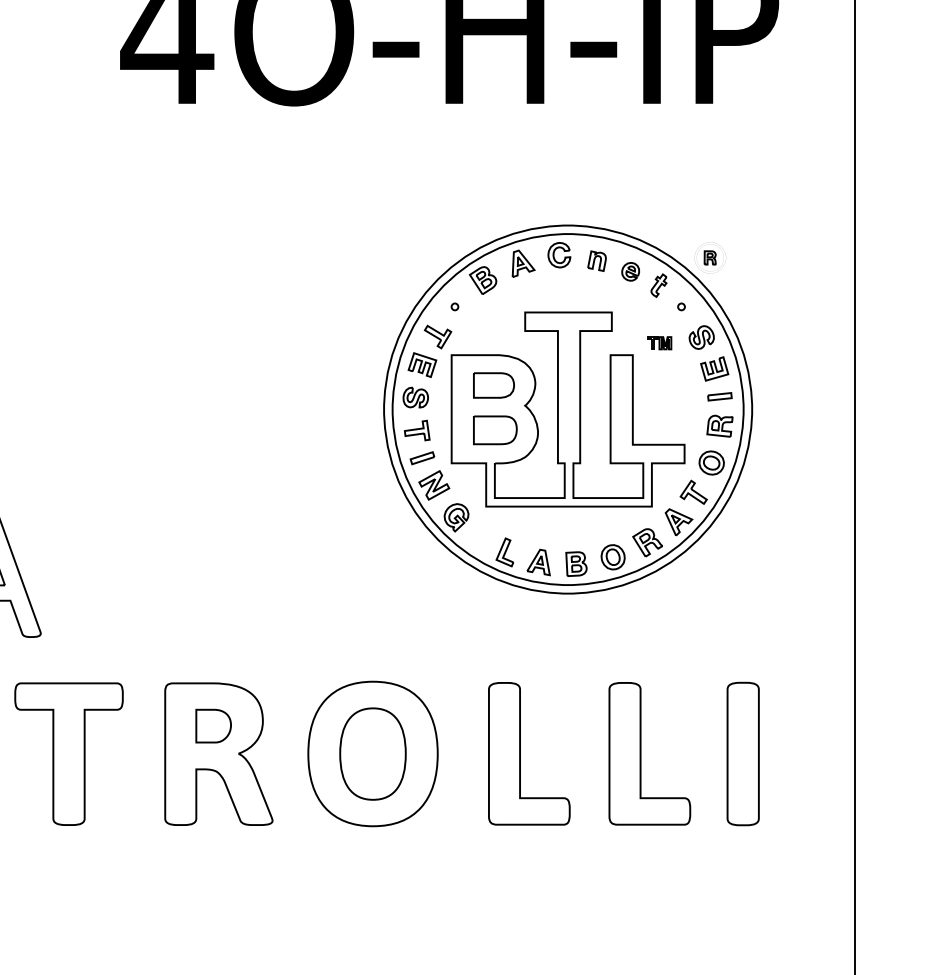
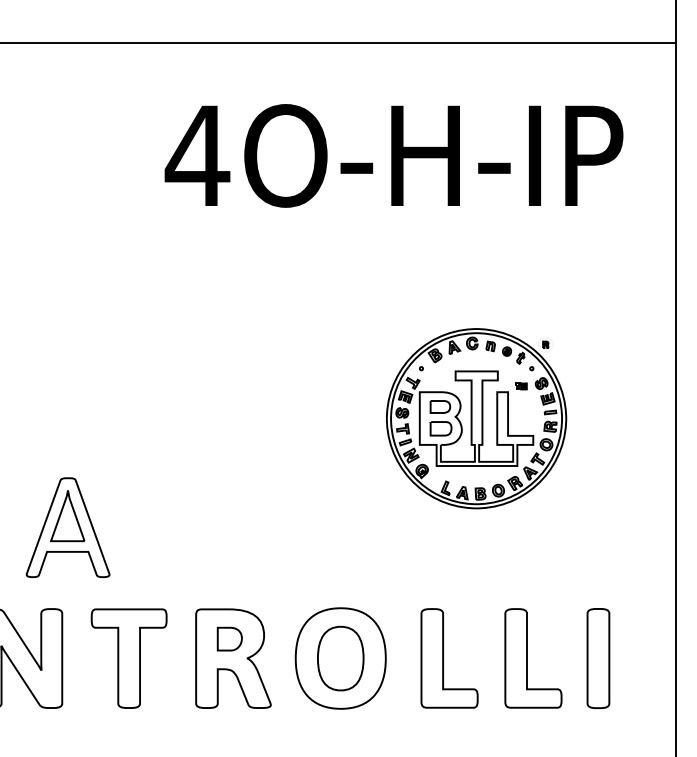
part: (568, 409) -> (476, 418), size x0.7

